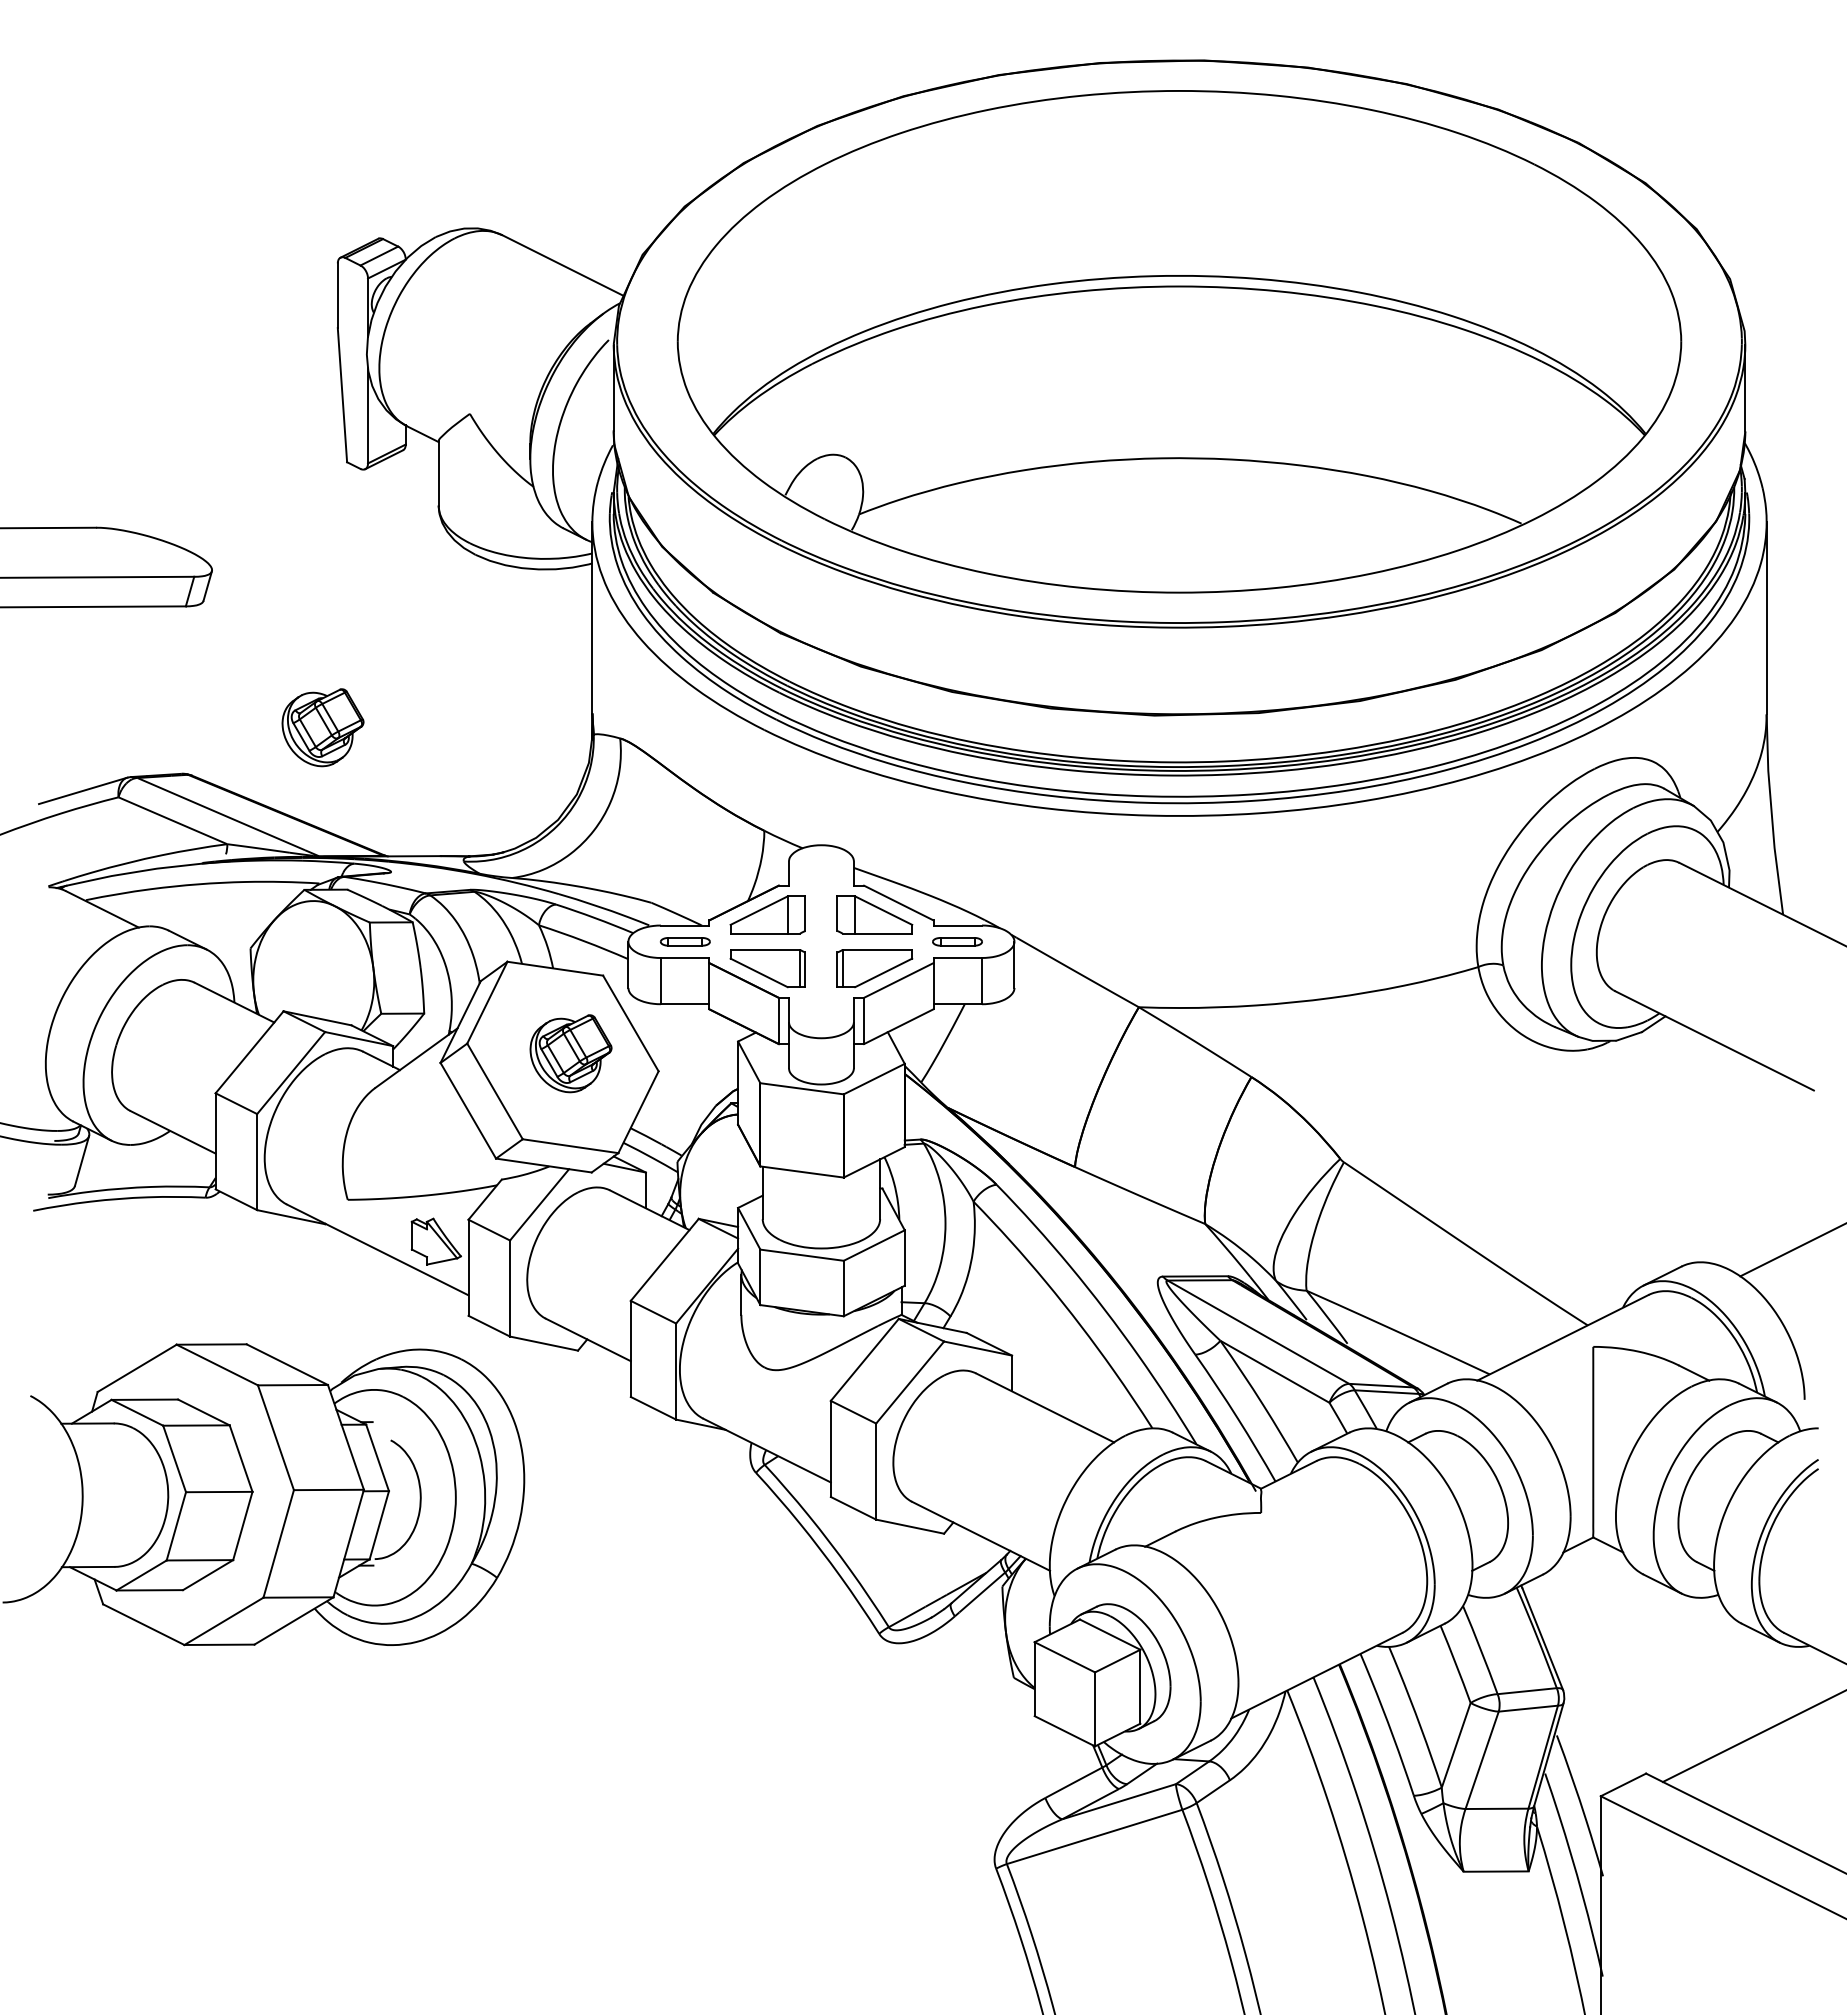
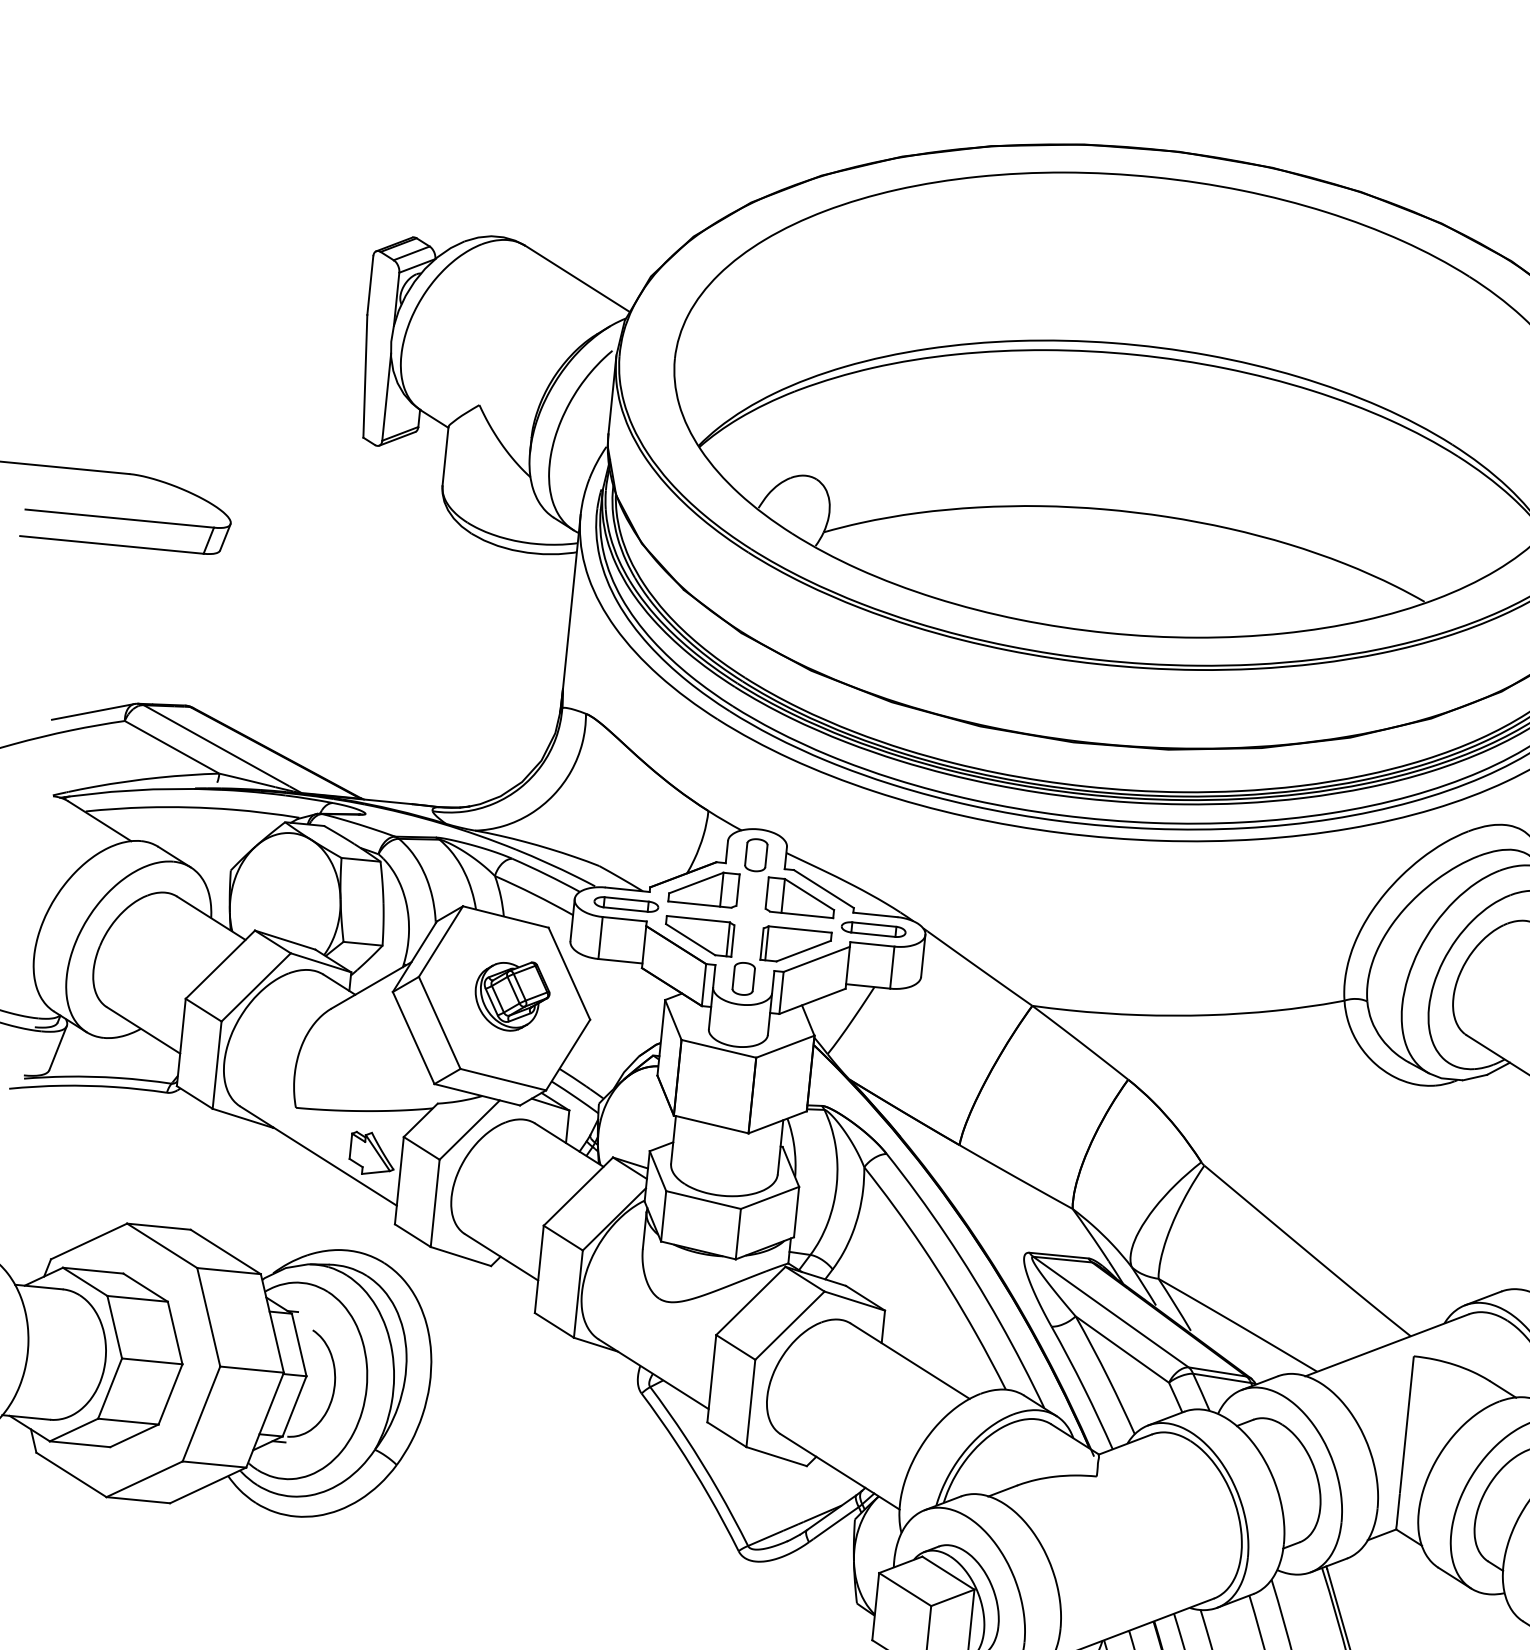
part: (322, 727) -> (316, 676), removed
part: (821, 873) -> (756, 855), added
part: (685, 941) -> (626, 904), size x1.43
part: (957, 941) -> (873, 929), size x1.43
part: (821, 1009) -> (743, 978), added

